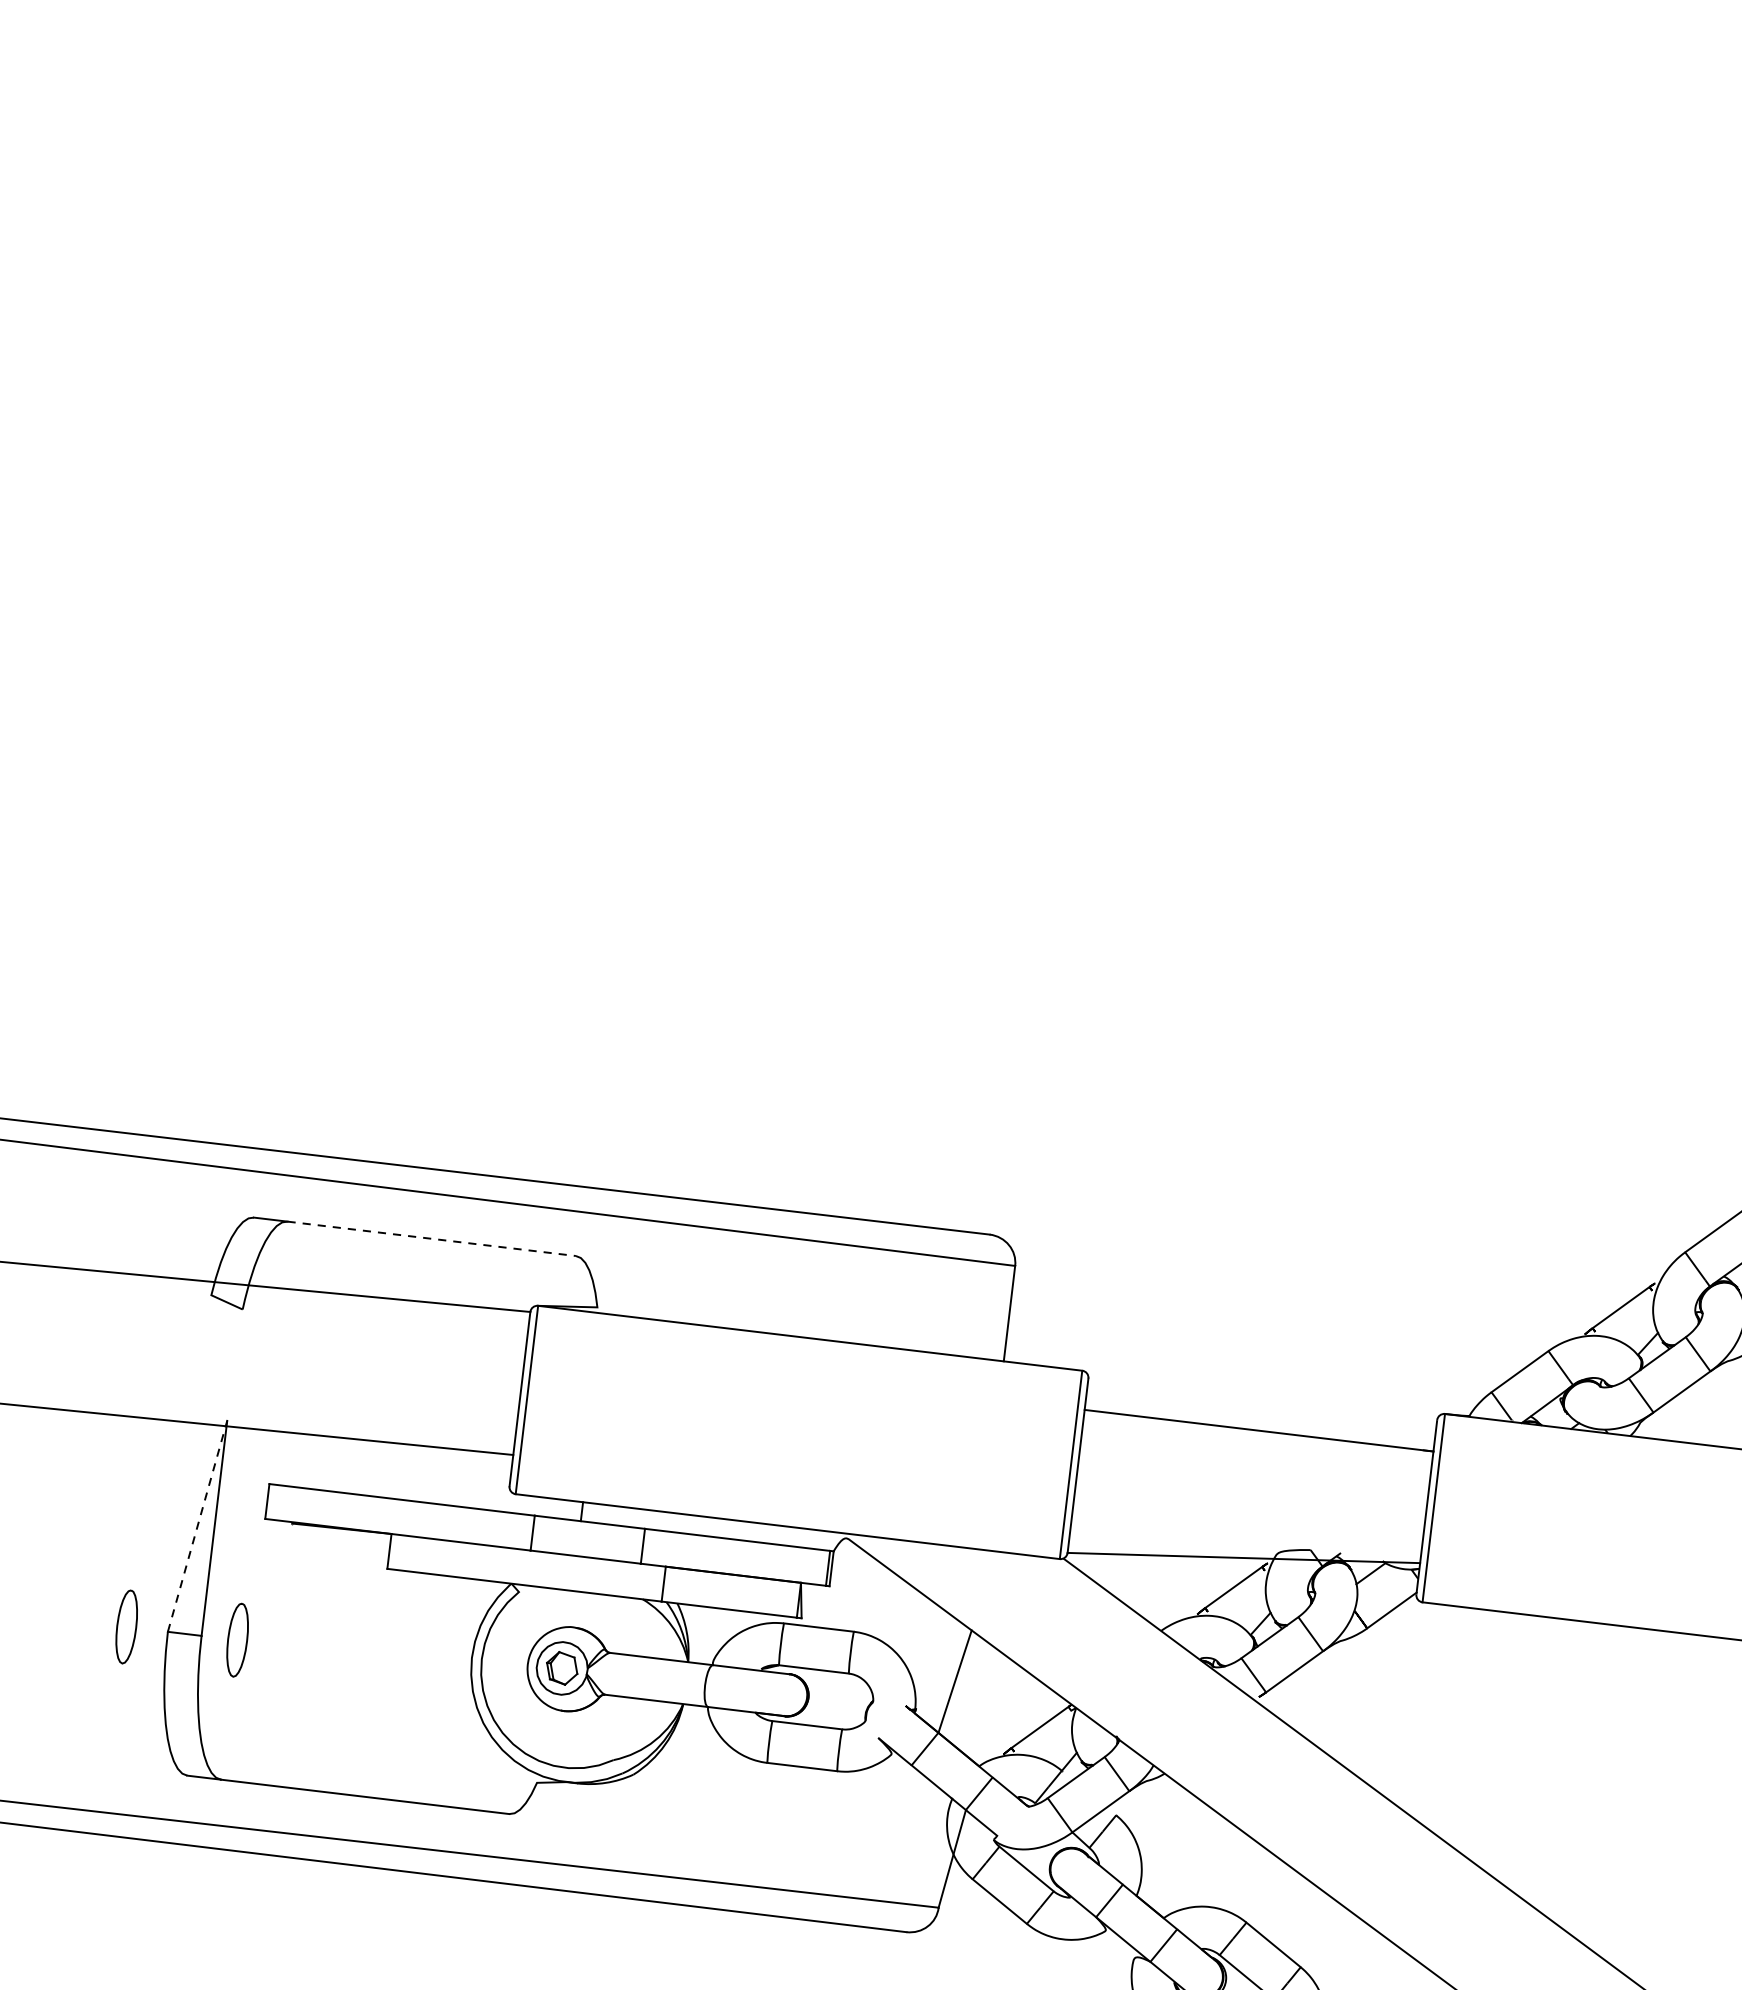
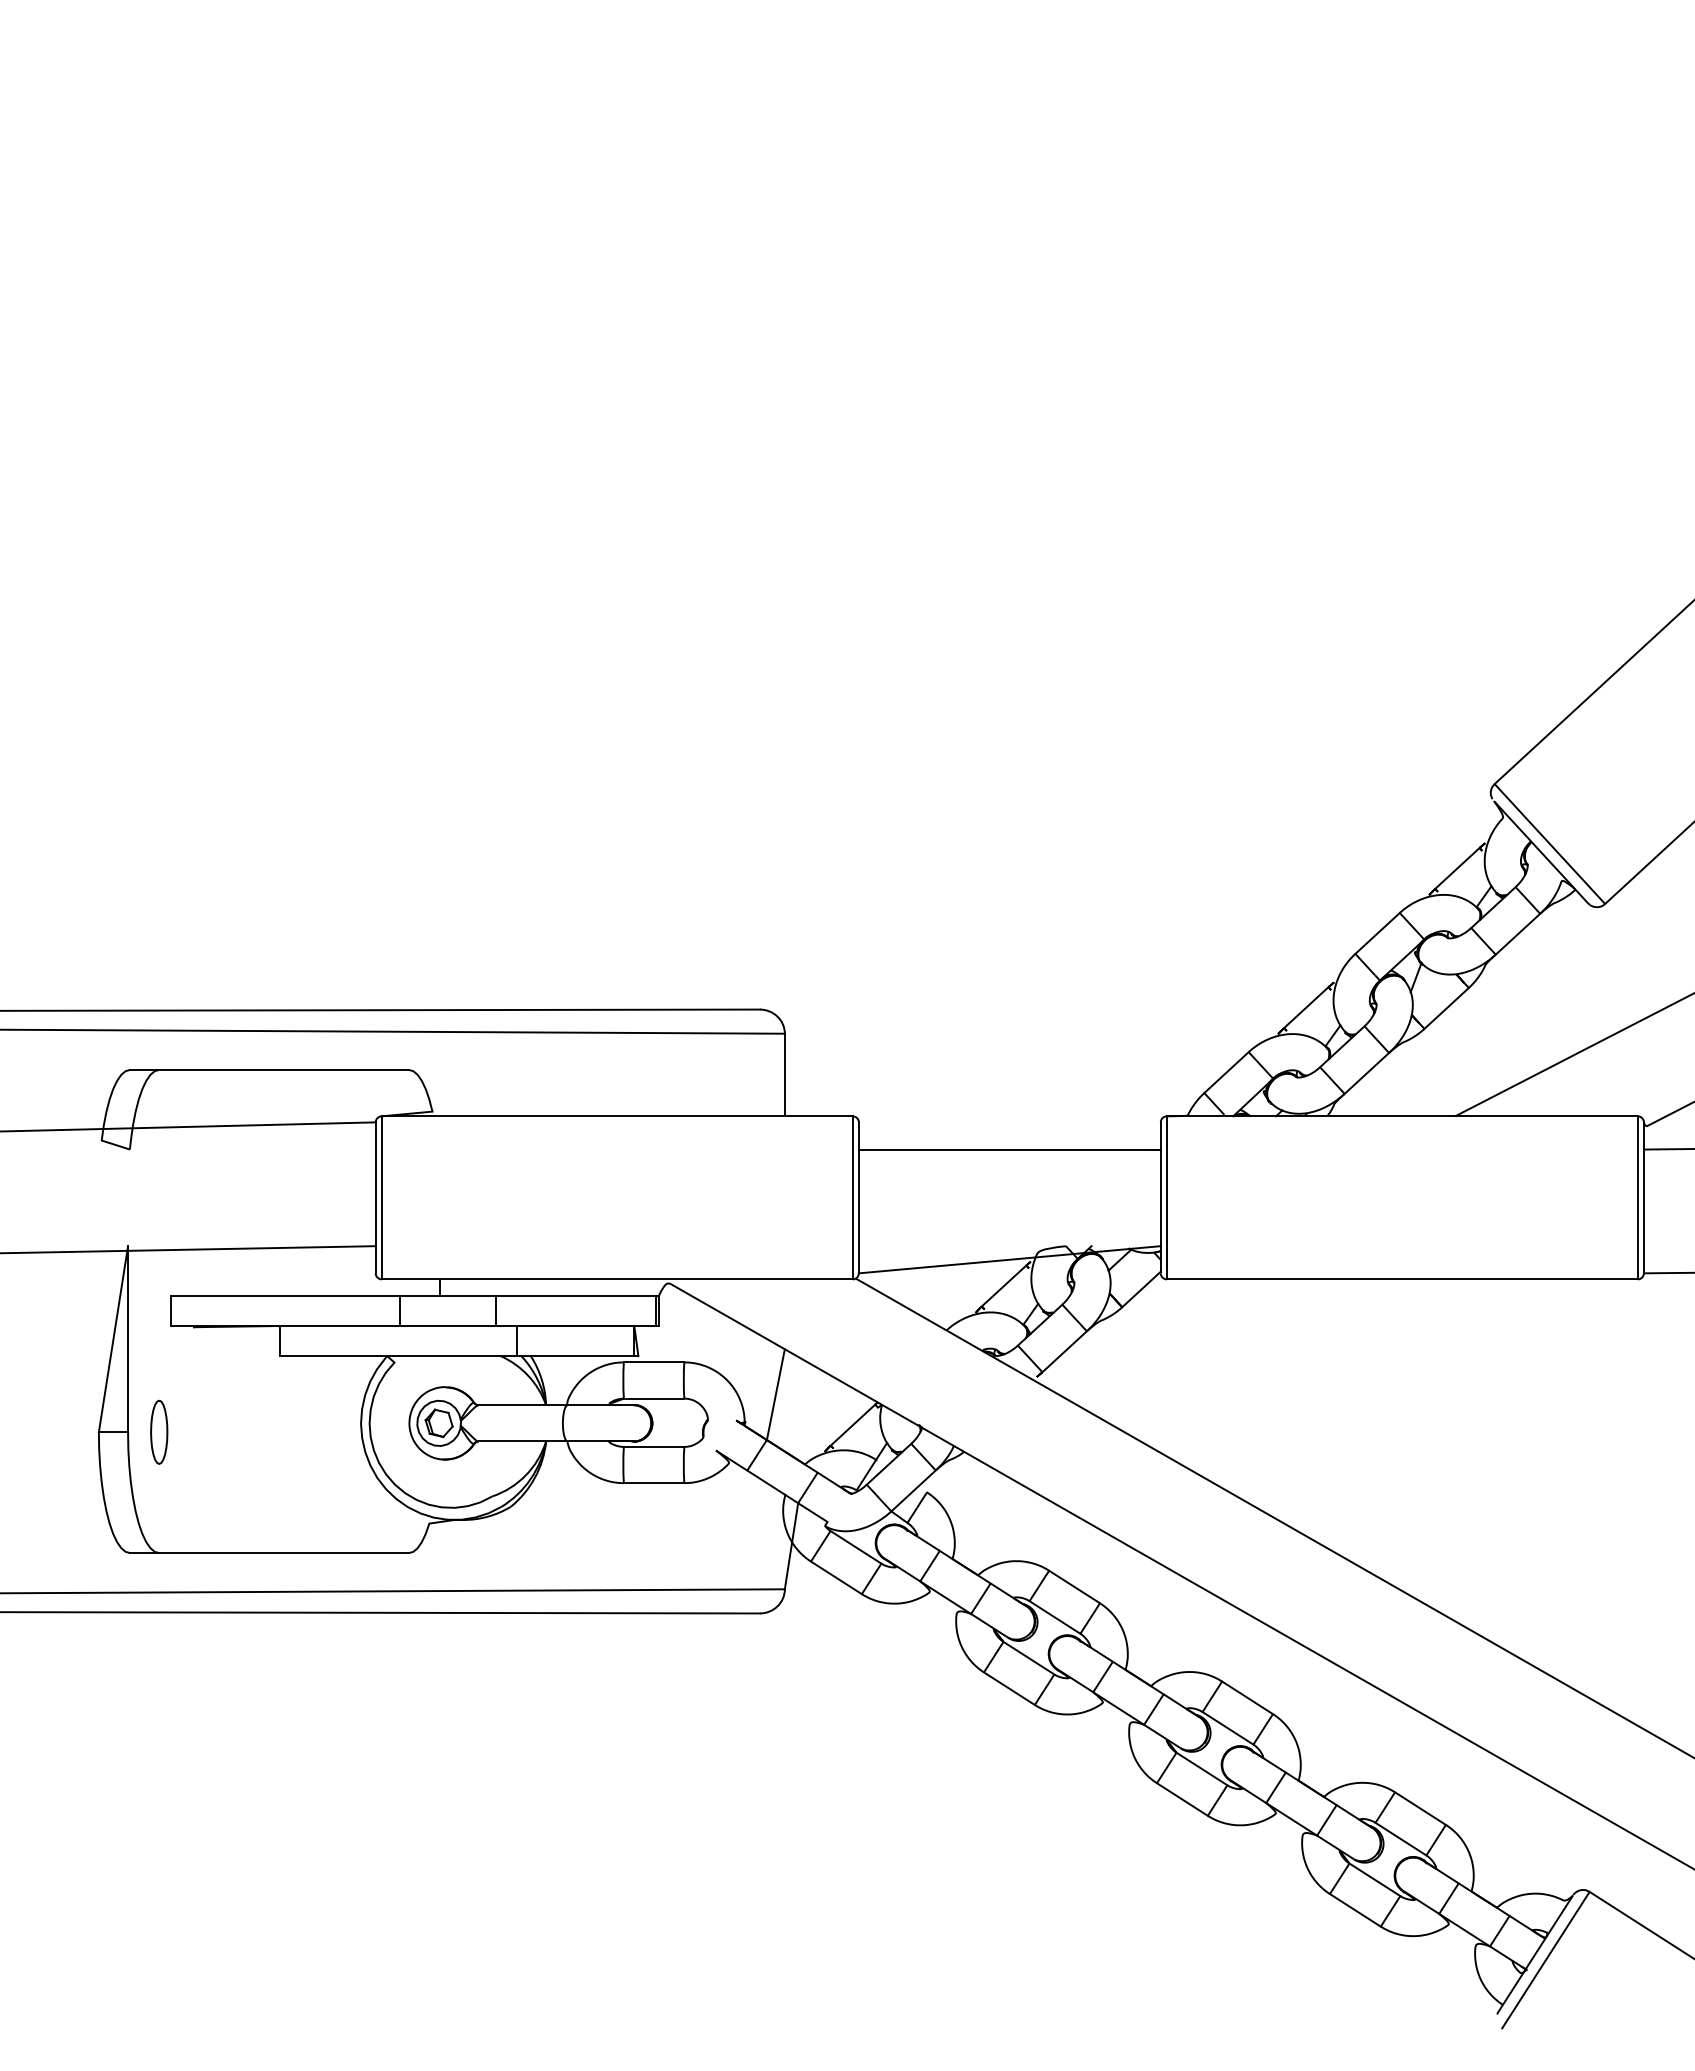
line: (432, 1238) -> (284, 1069), dashed -> solid
line: (197, 1525) -> (113, 1338), dashed -> solid
part: (127, 1627) -> (63, 1432), removed

